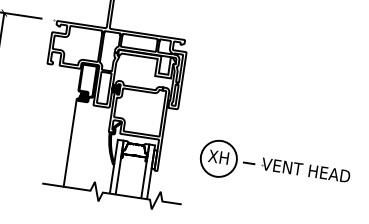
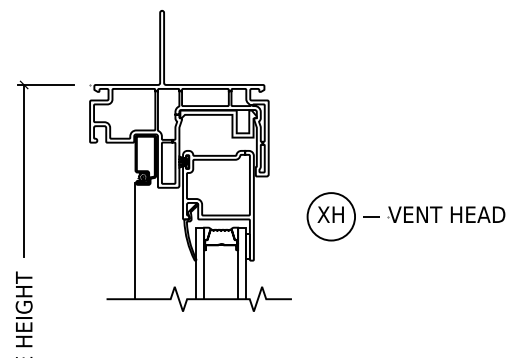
part: (274, 166) -> (405, 216), moved

